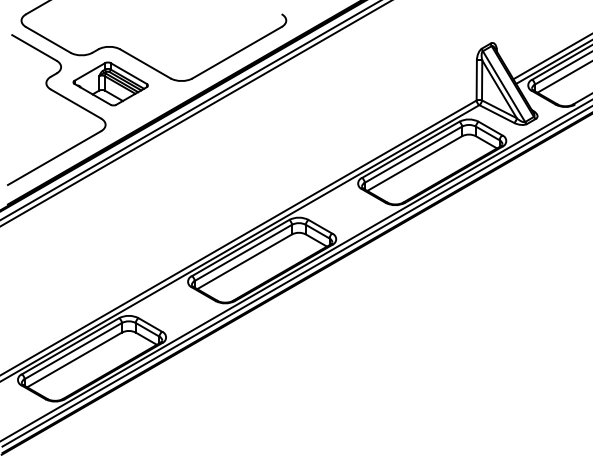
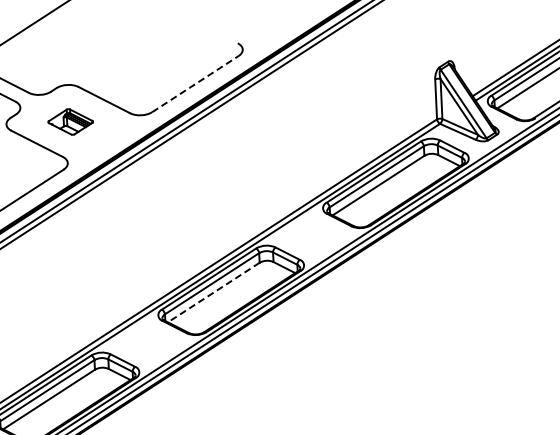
line: (237, 52) -> (195, 83), solid -> dashed
part: (110, 83) -> (70, 121), size x0.6
line: (244, 261) -> (213, 292), solid -> dashed

